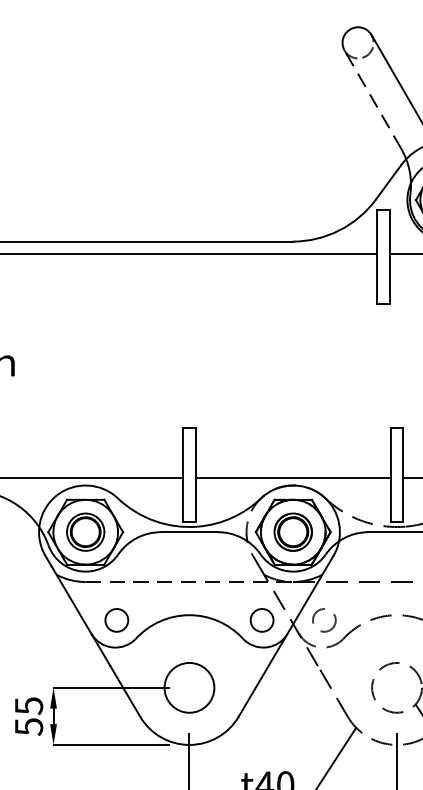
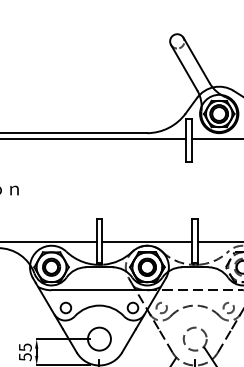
line: (371, 99) -> (183, 67), dashed -> solid
line: (189, 582) -> (99, 290), dashed -> solid

